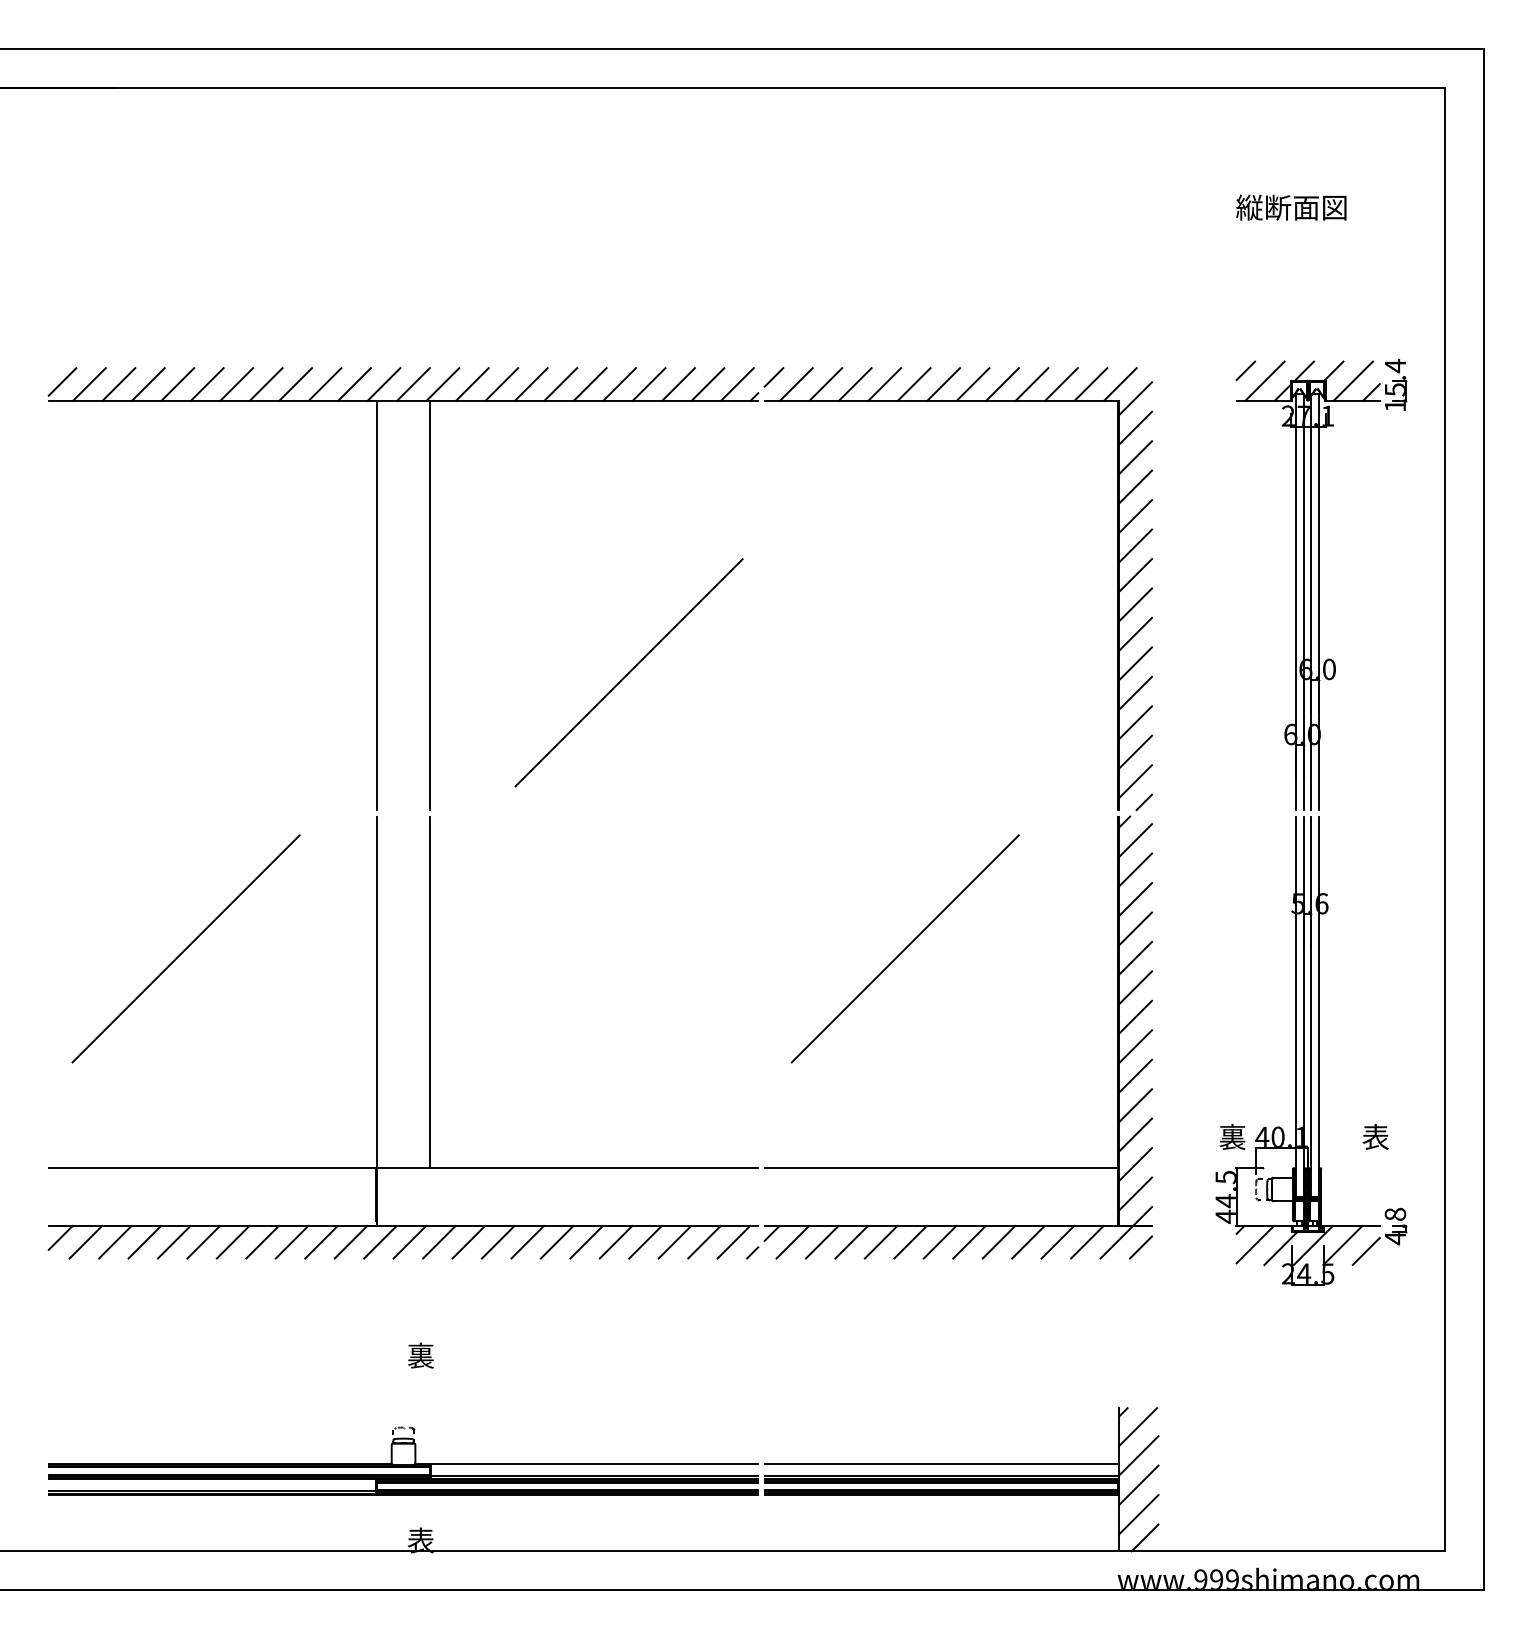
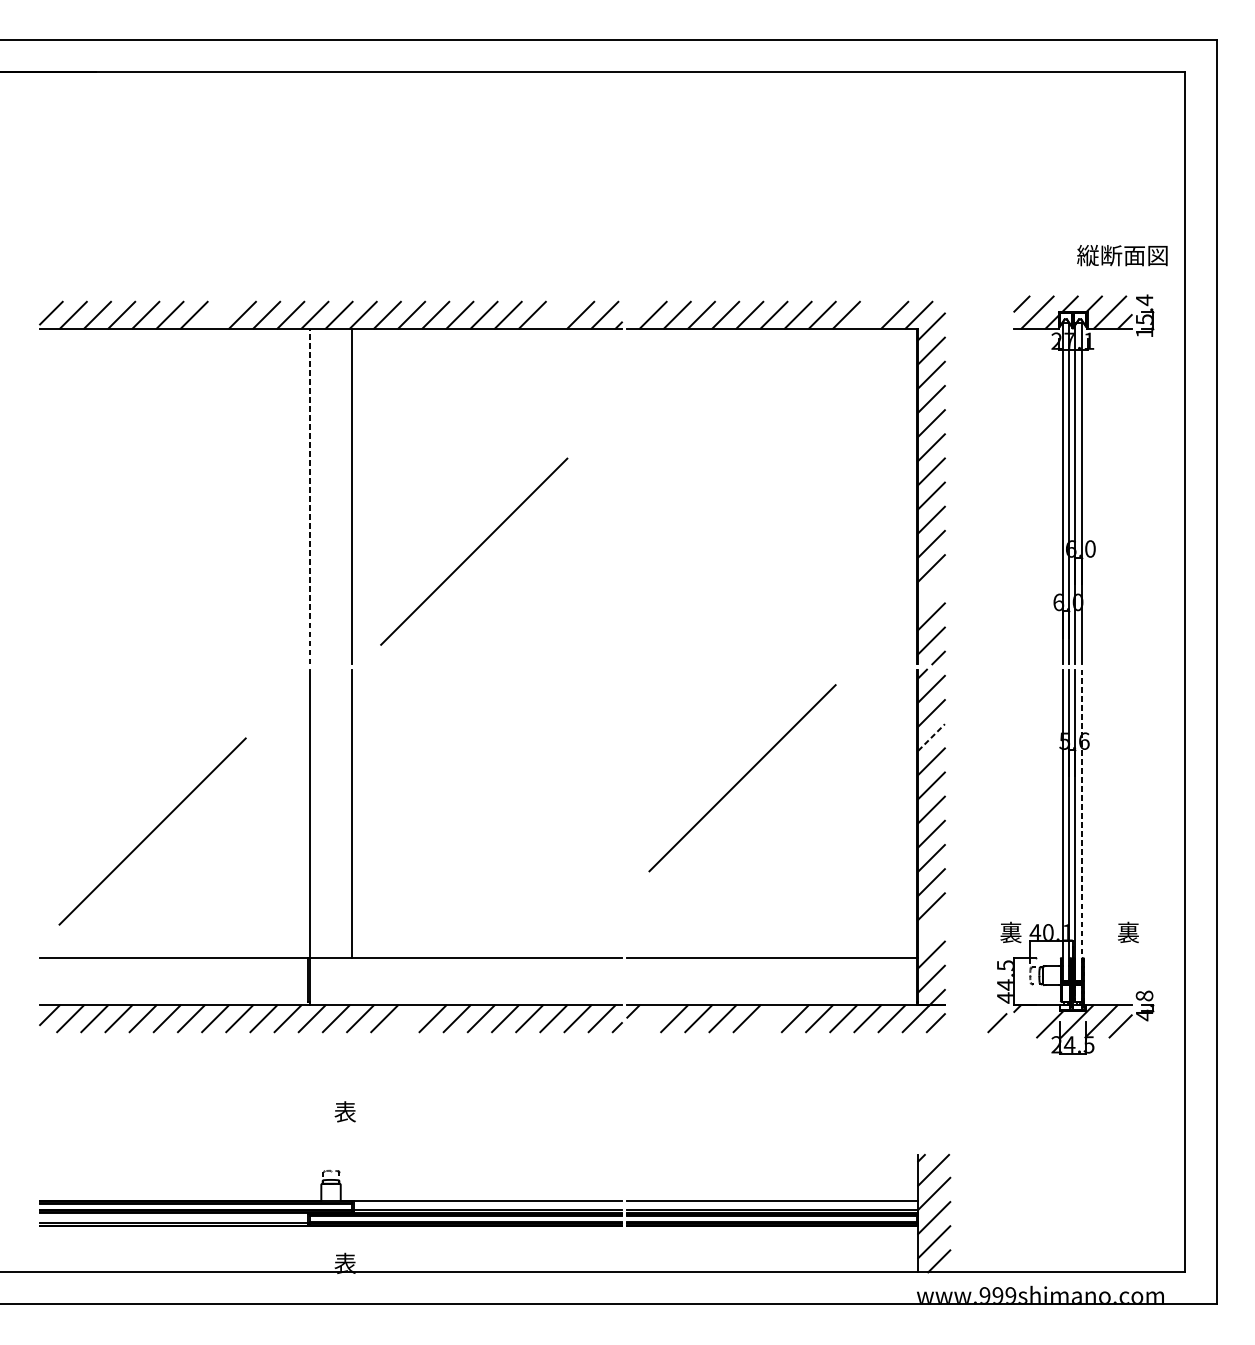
text: (1291, 207) -> (1122, 255), moved
line: (773, 377) -> (634, 309), removed
line: (266, 384) -> (218, 315), removed
line: (678, 384) -> (556, 315), removed
line: (1061, 384) -> (870, 315), removed
line: (377, 605) -> (309, 496), solid -> dashed
line: (628, 672) -> (473, 551), moved
line: (1135, 722) -> (931, 592), removed
line: (1136, 898) -> (932, 736), solid -> dashed
line: (185, 948) -> (152, 831), moved
line: (1318, 1006) -> (1081, 825), solid -> dashed
line: (1135, 1134) -> (931, 930), removed
text: (1375, 1137) -> (1128, 932), 表 -> 裏
line: (498, 1241) -> (408, 1018), removed
line: (792, 1241) -> (650, 1018), removed
line: (939, 1241) -> (770, 1018), removed
line: (1254, 1244) -> (1028, 1020), removed
line: (1216, 1247) -> (997, 1023), added
text: (420, 1356) -> (344, 1112), 裏 -> 表

